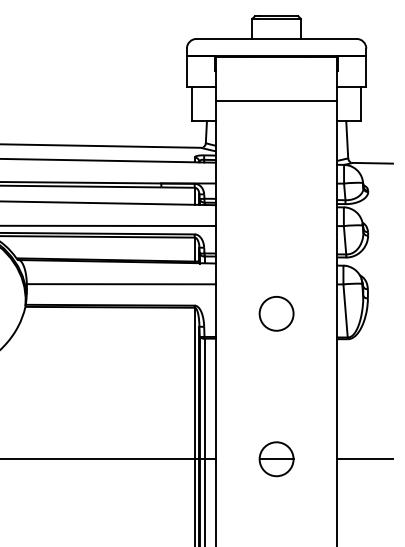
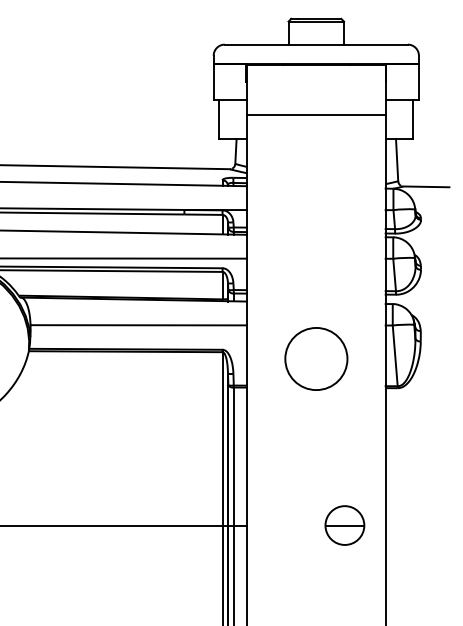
circle: (276, 313) -> (316, 358), size x1.6
part: (276, 459) -> (344, 525), moved
line: (364, 459) -> (416, 525), removed

